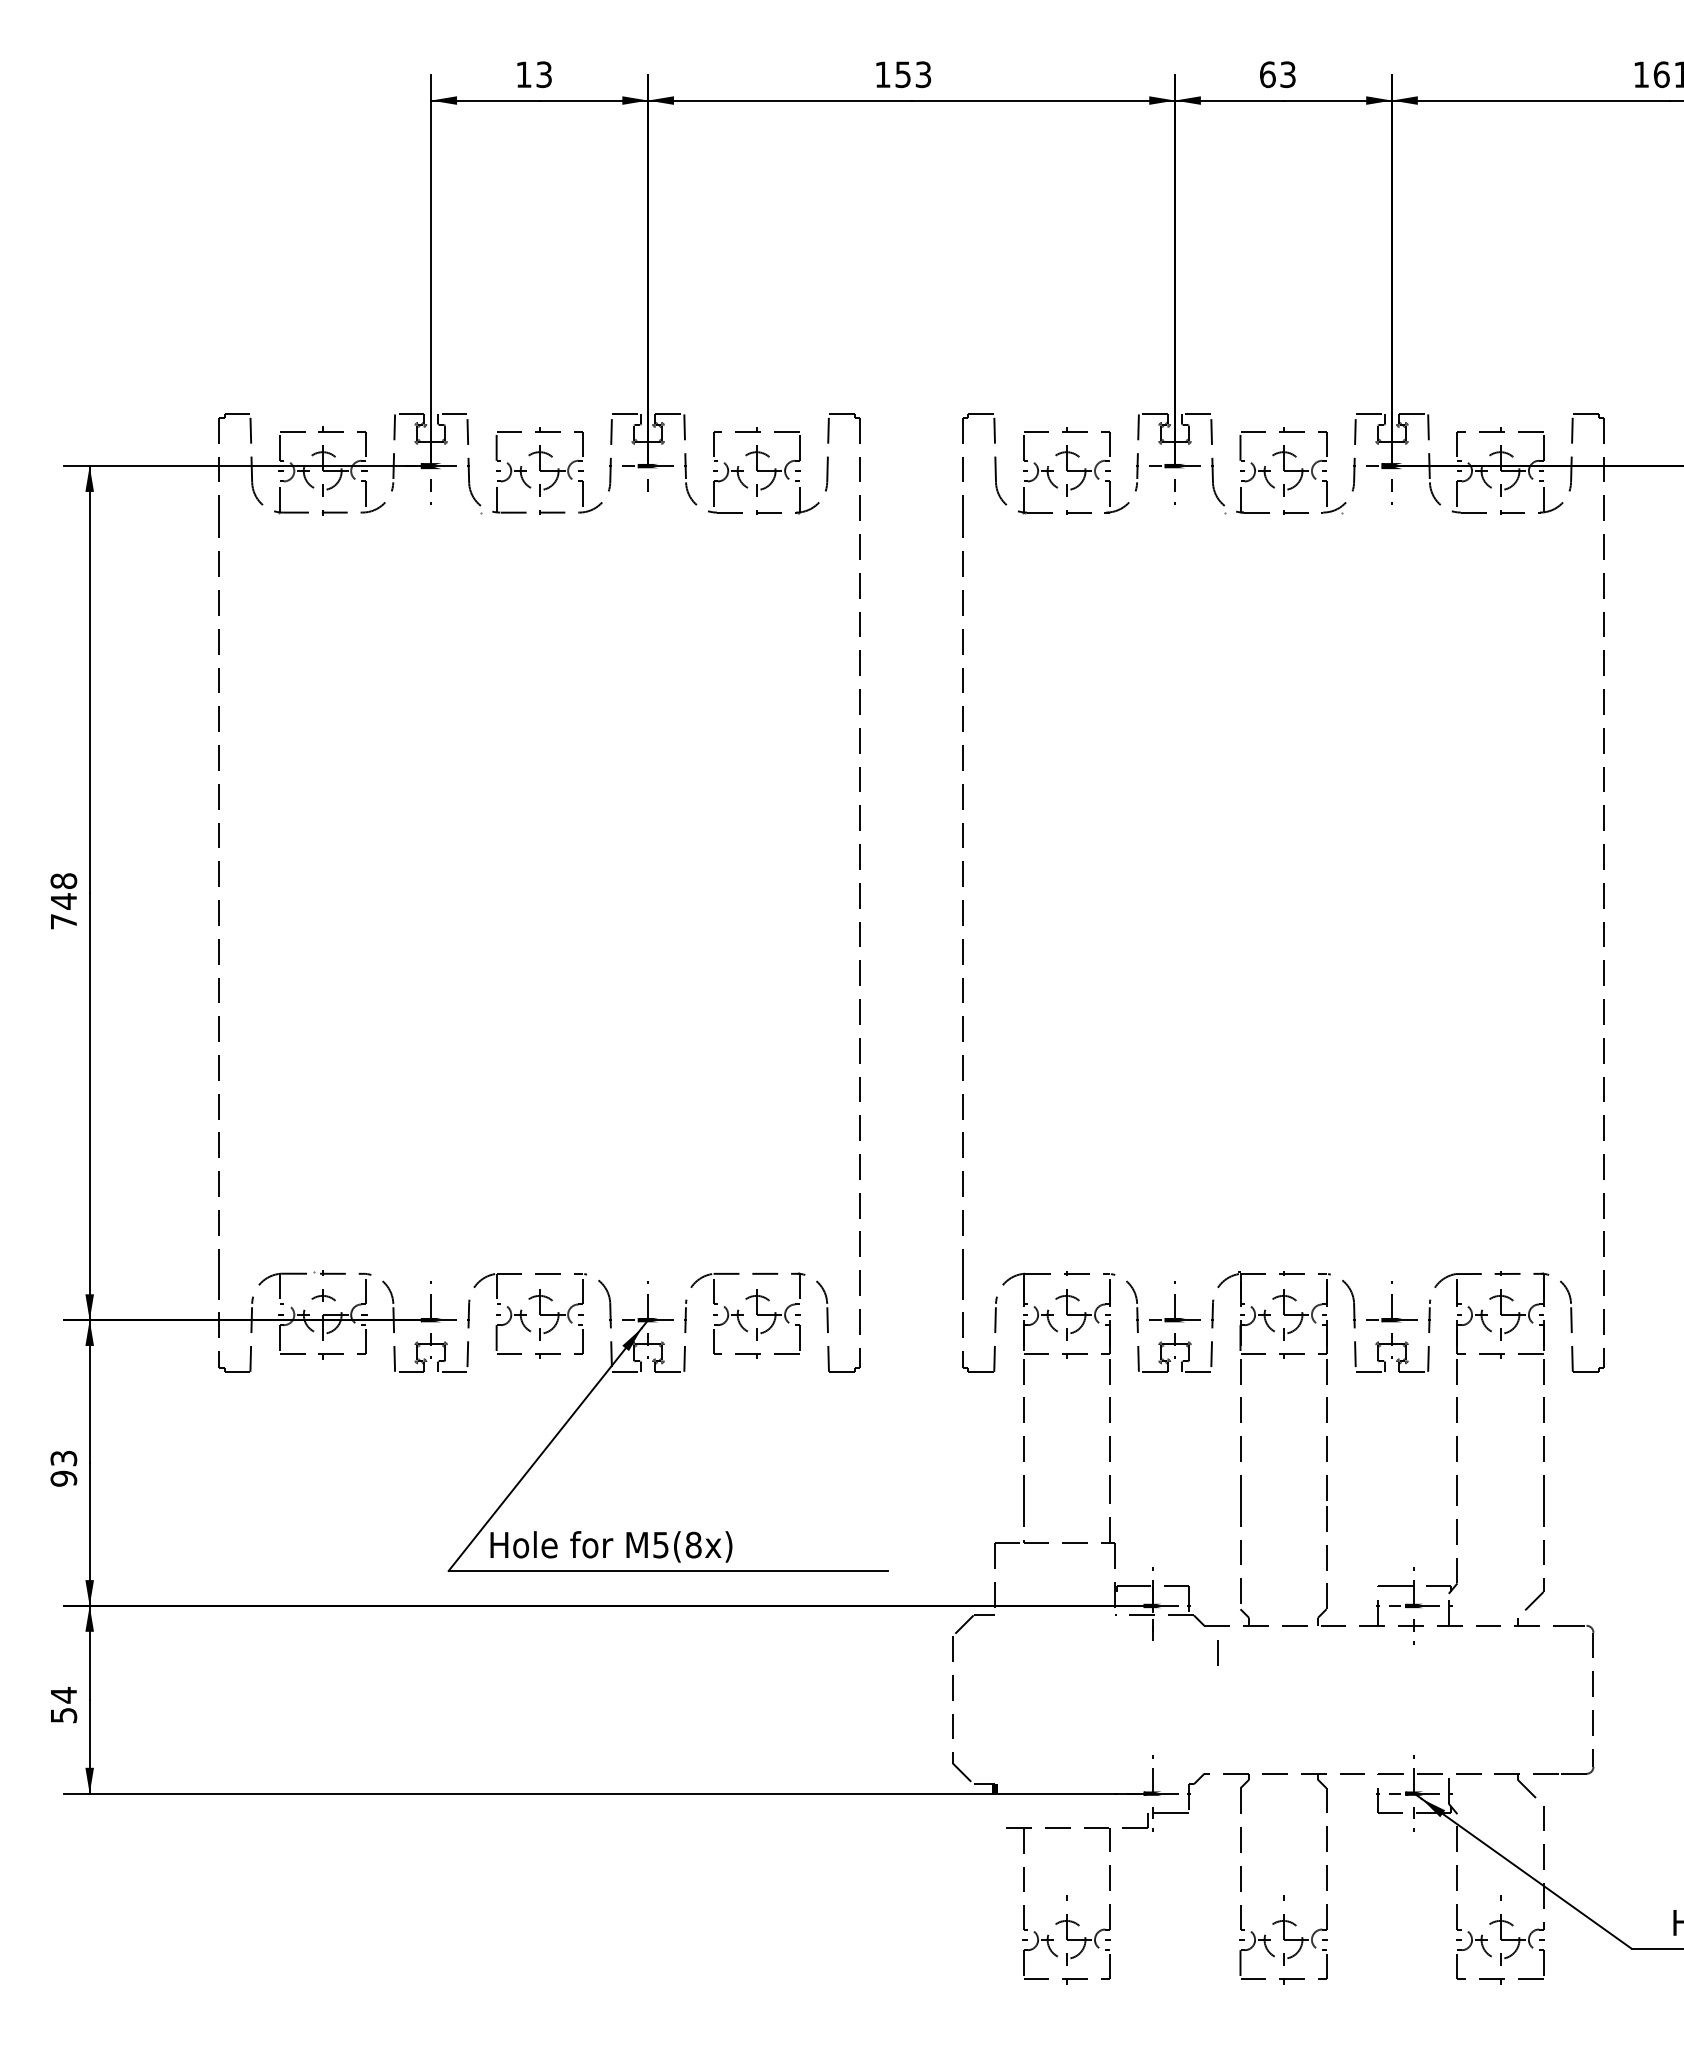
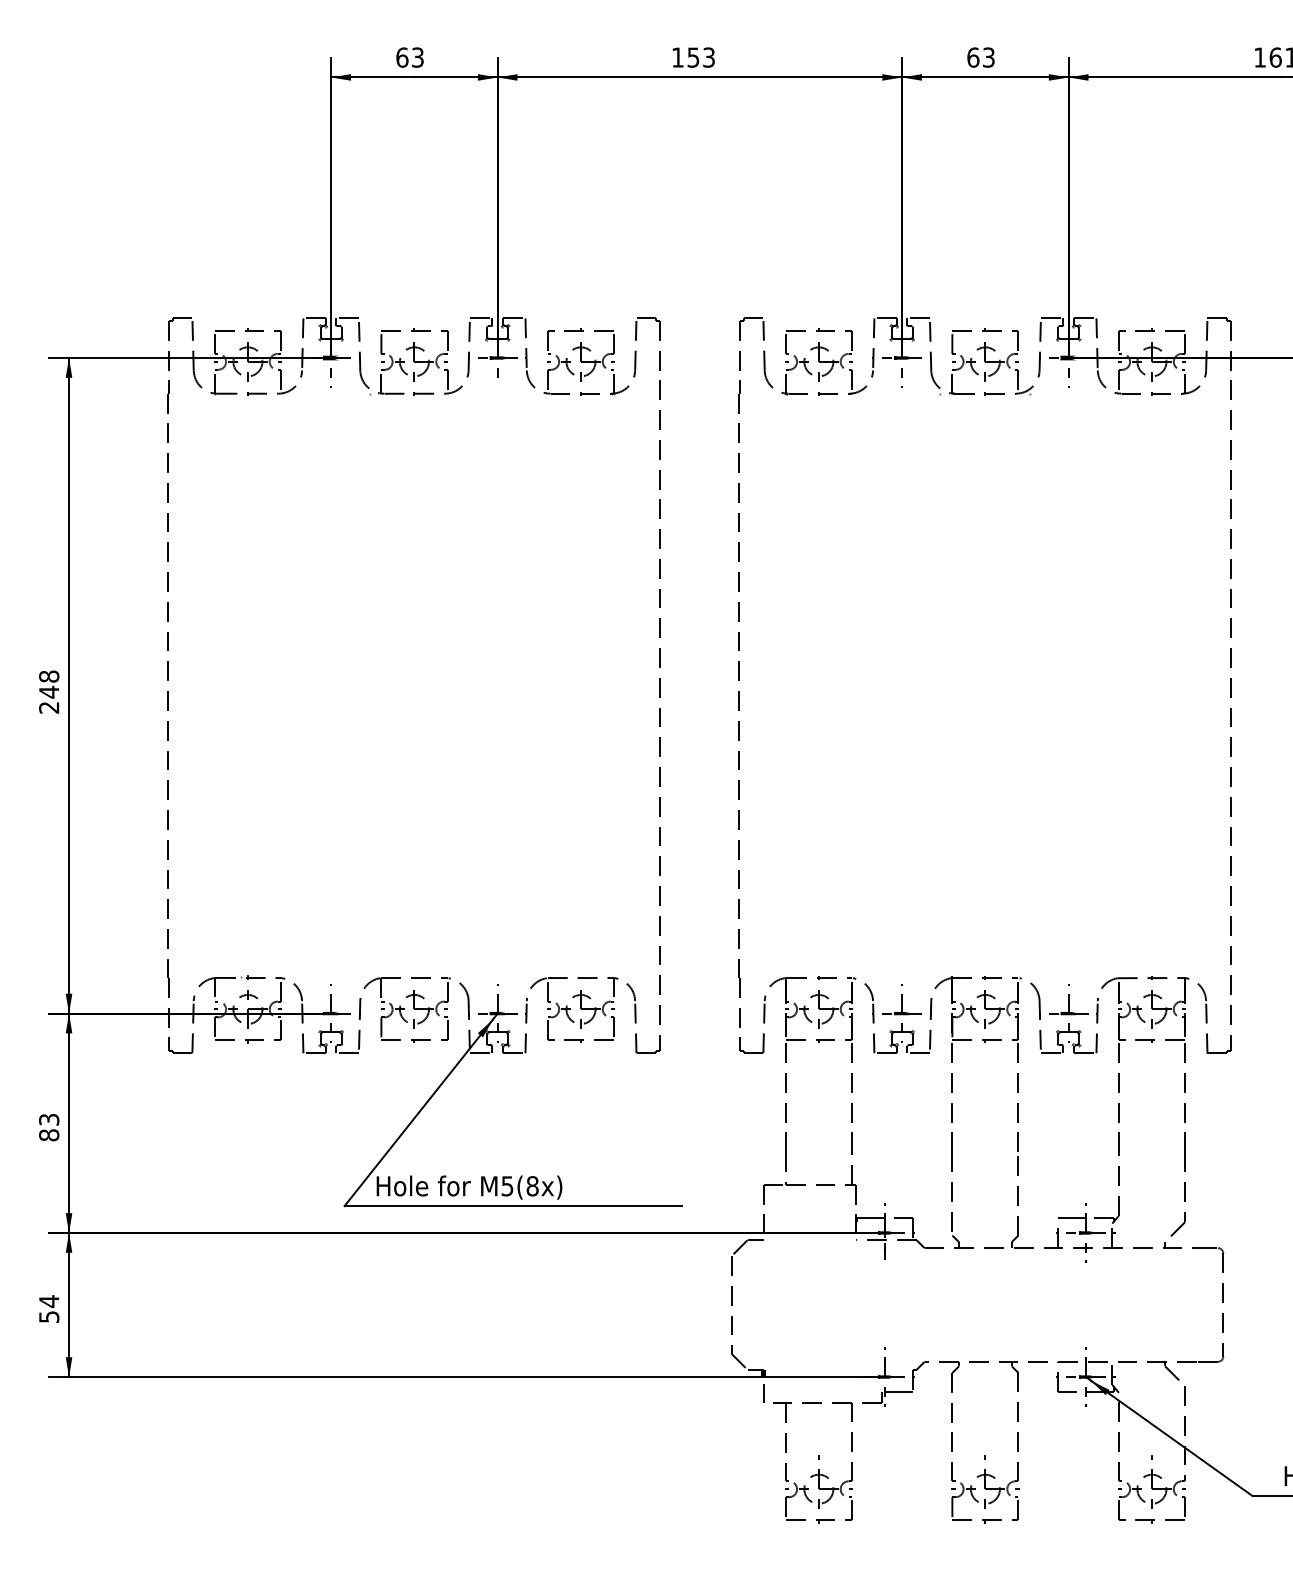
text: (524, 74) -> (402, 57), 13 -> 63
text: (63, 921) -> (48, 707), 748 -> 248
text: (63, 1478) -> (48, 1135), 93 -> 83
line: (1217, 1652) -> (763, 1393), moved

